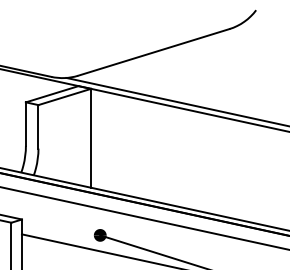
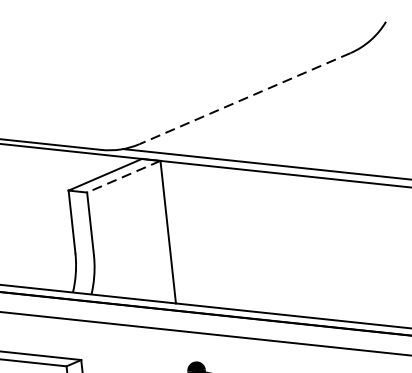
line: (153, 52) -> (244, 98), solid -> dashed
line: (64, 96) -> (123, 176), solid -> dashed

